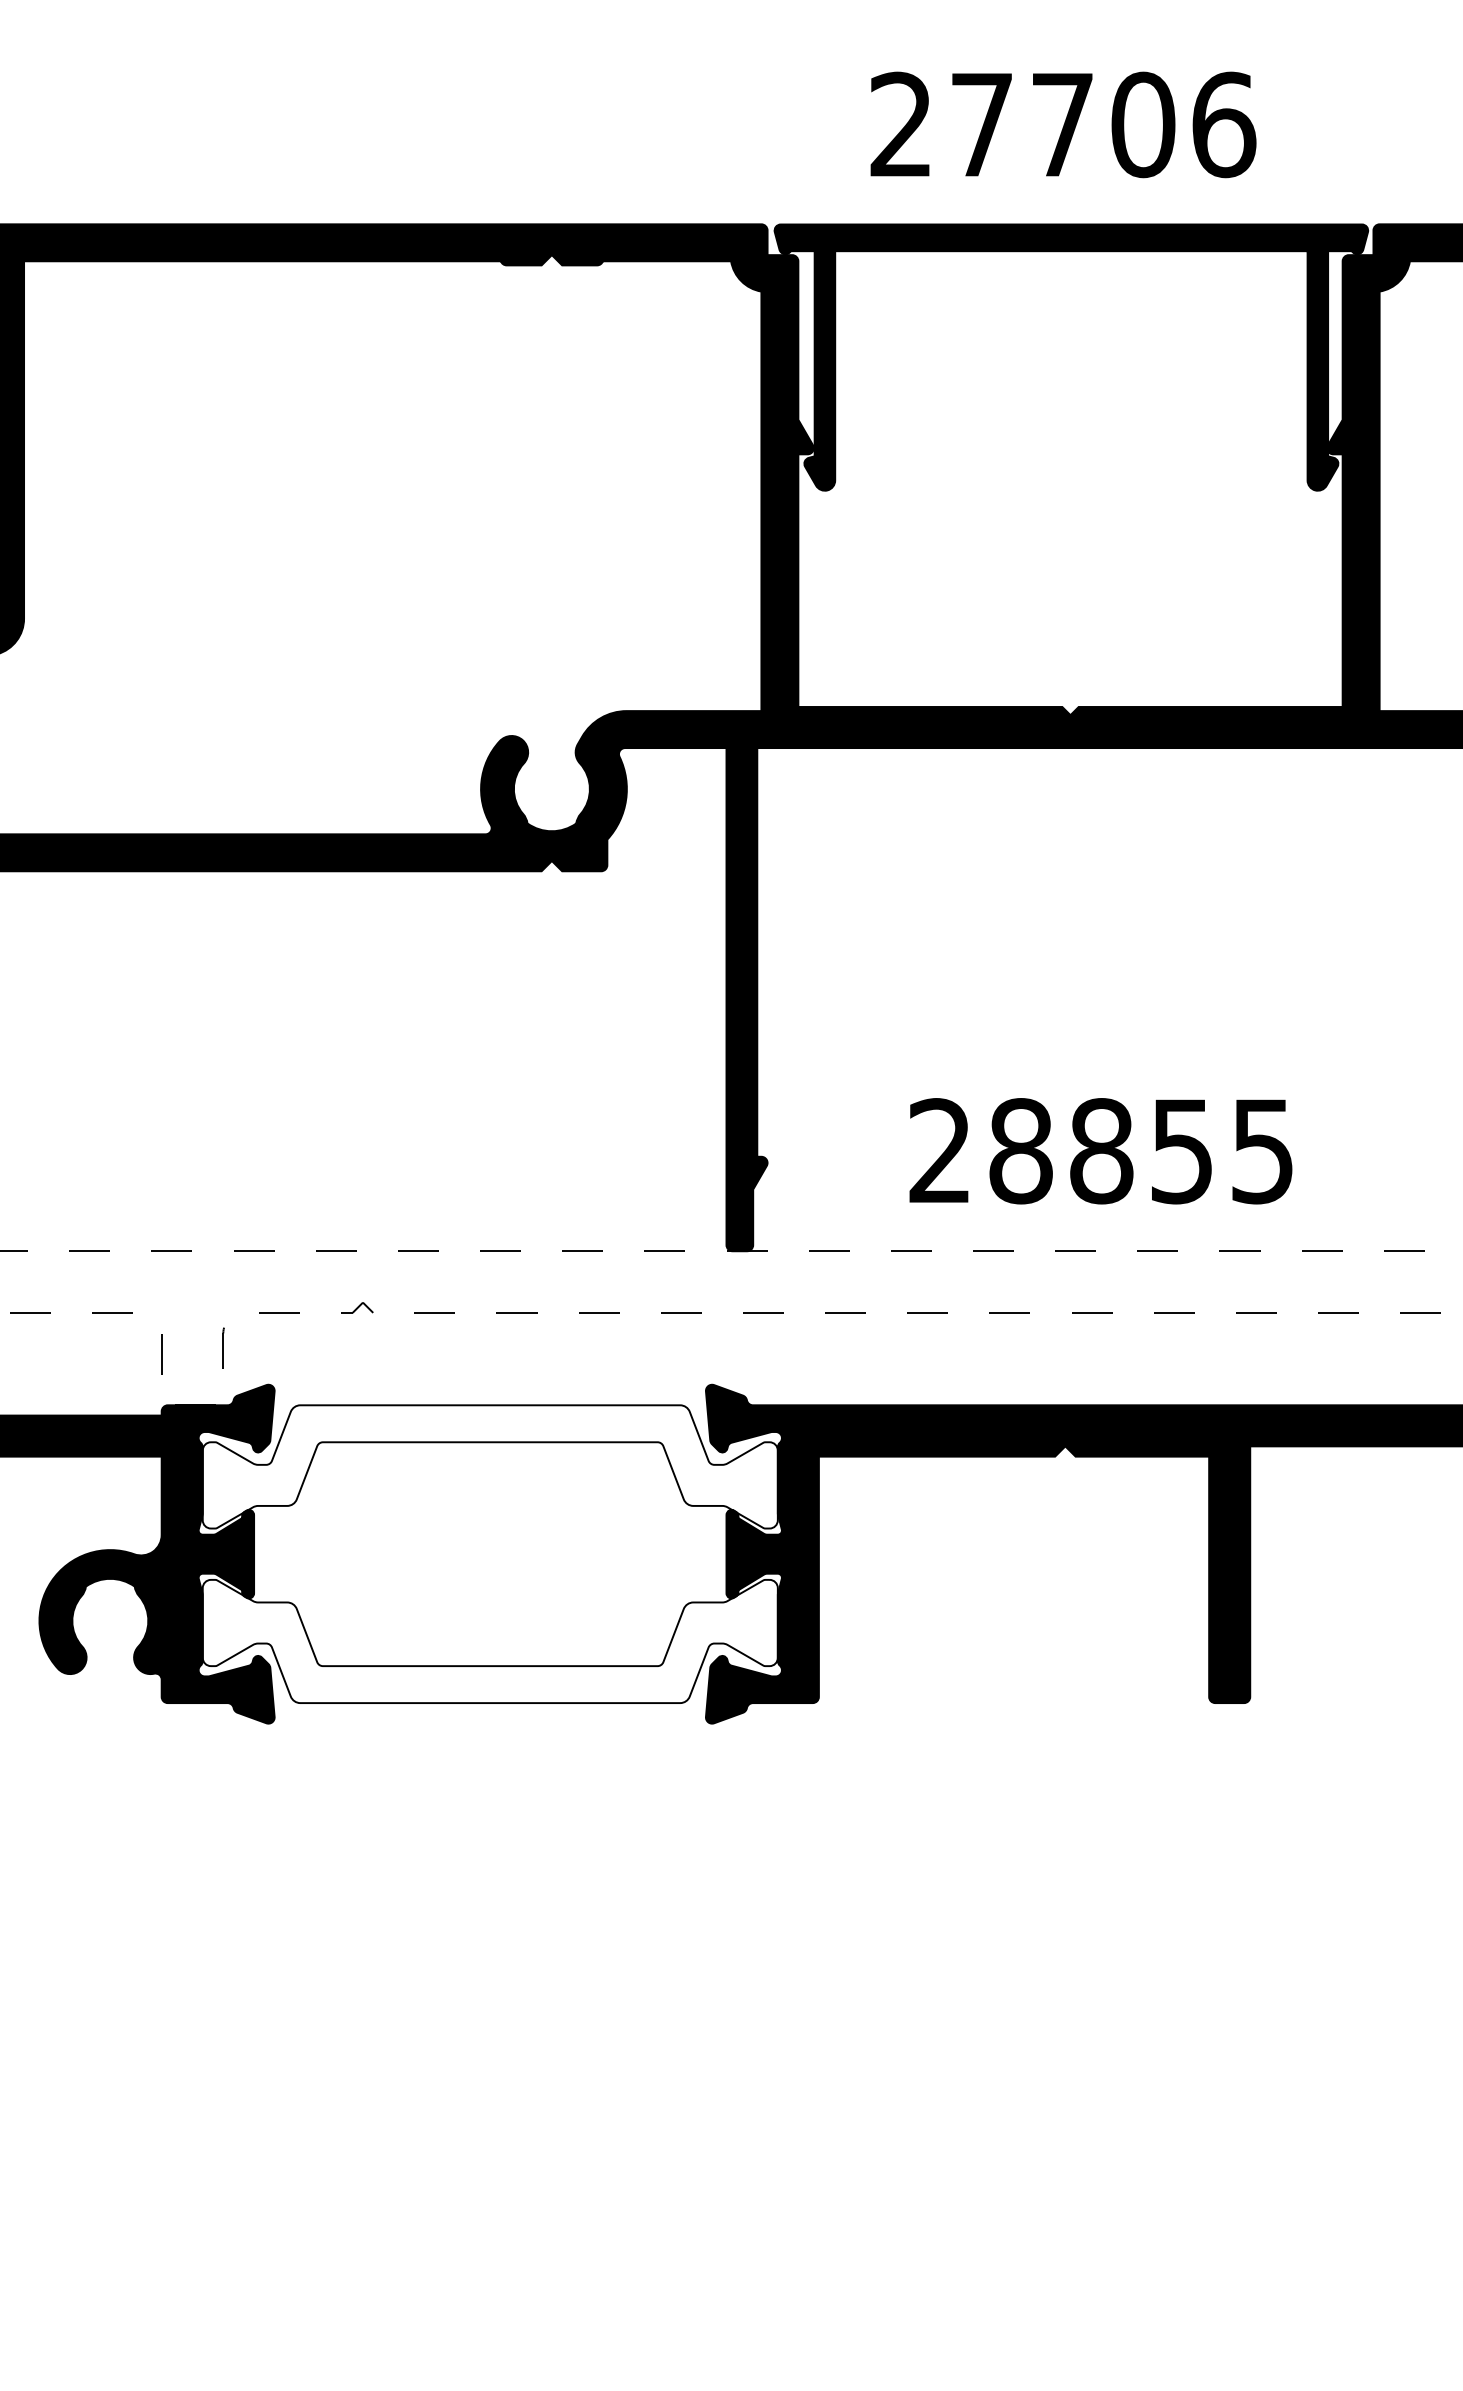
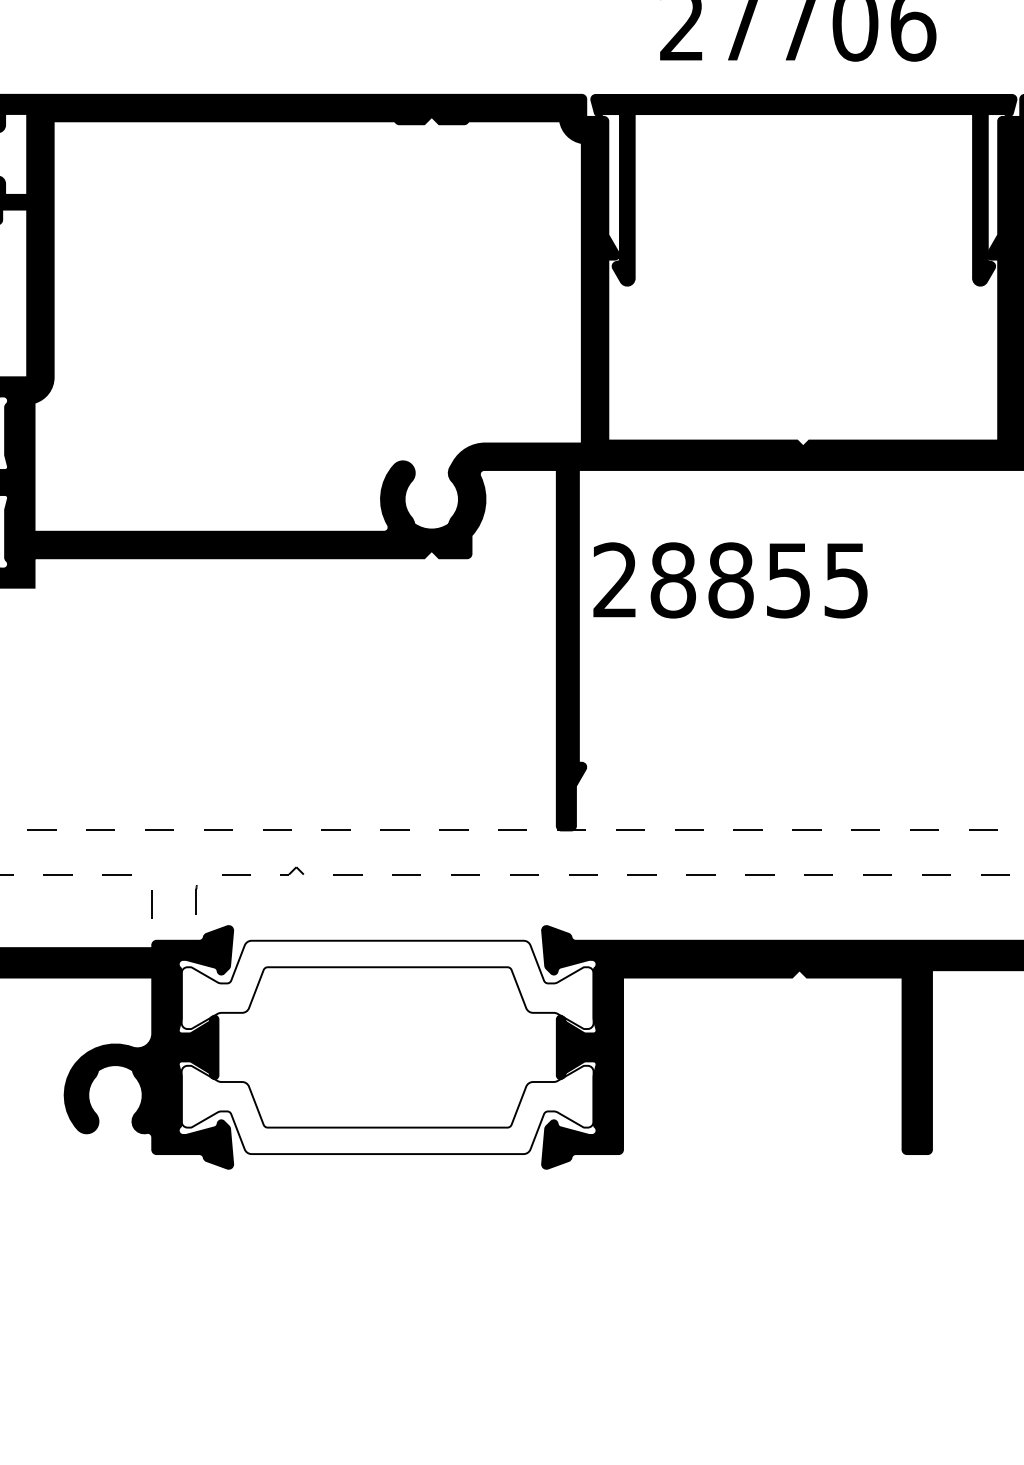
text: (1100, 1151) -> (730, 580), moved

